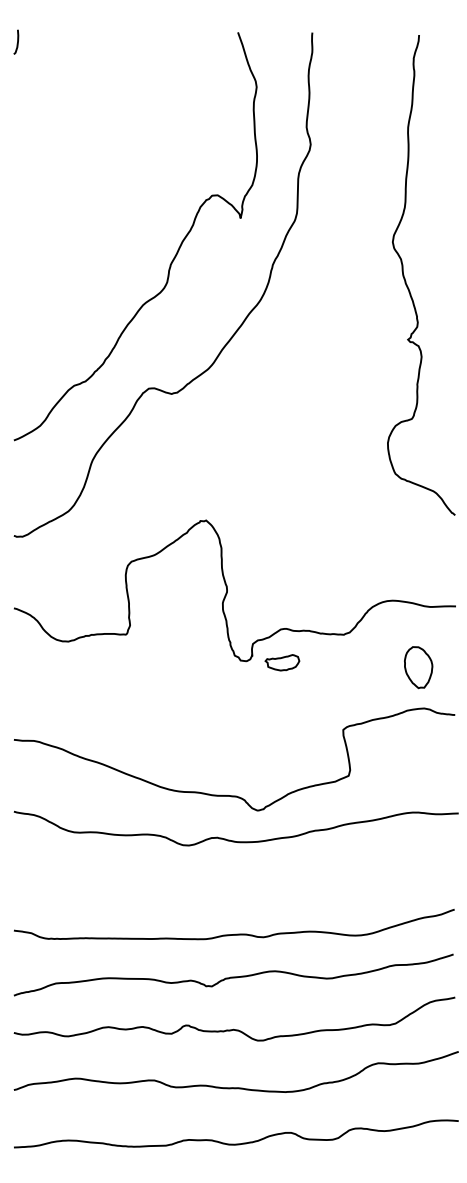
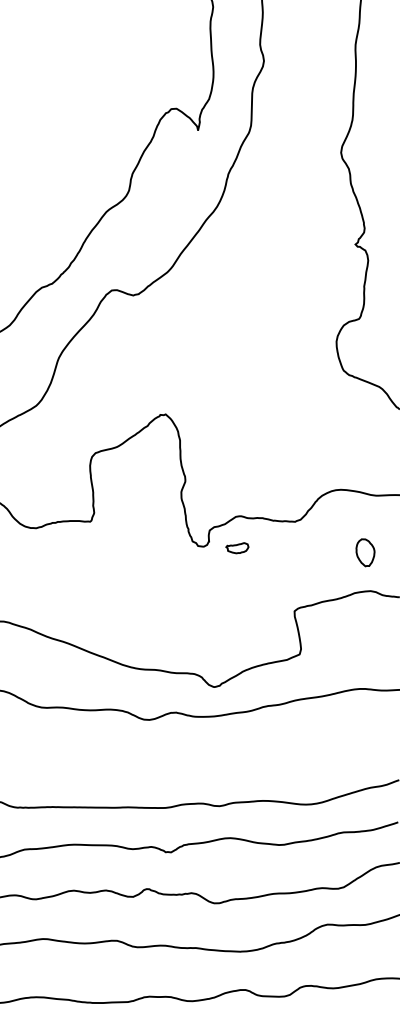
part: (282, 662) -> (237, 547), size x0.7
part: (418, 667) -> (365, 552), size x0.7

